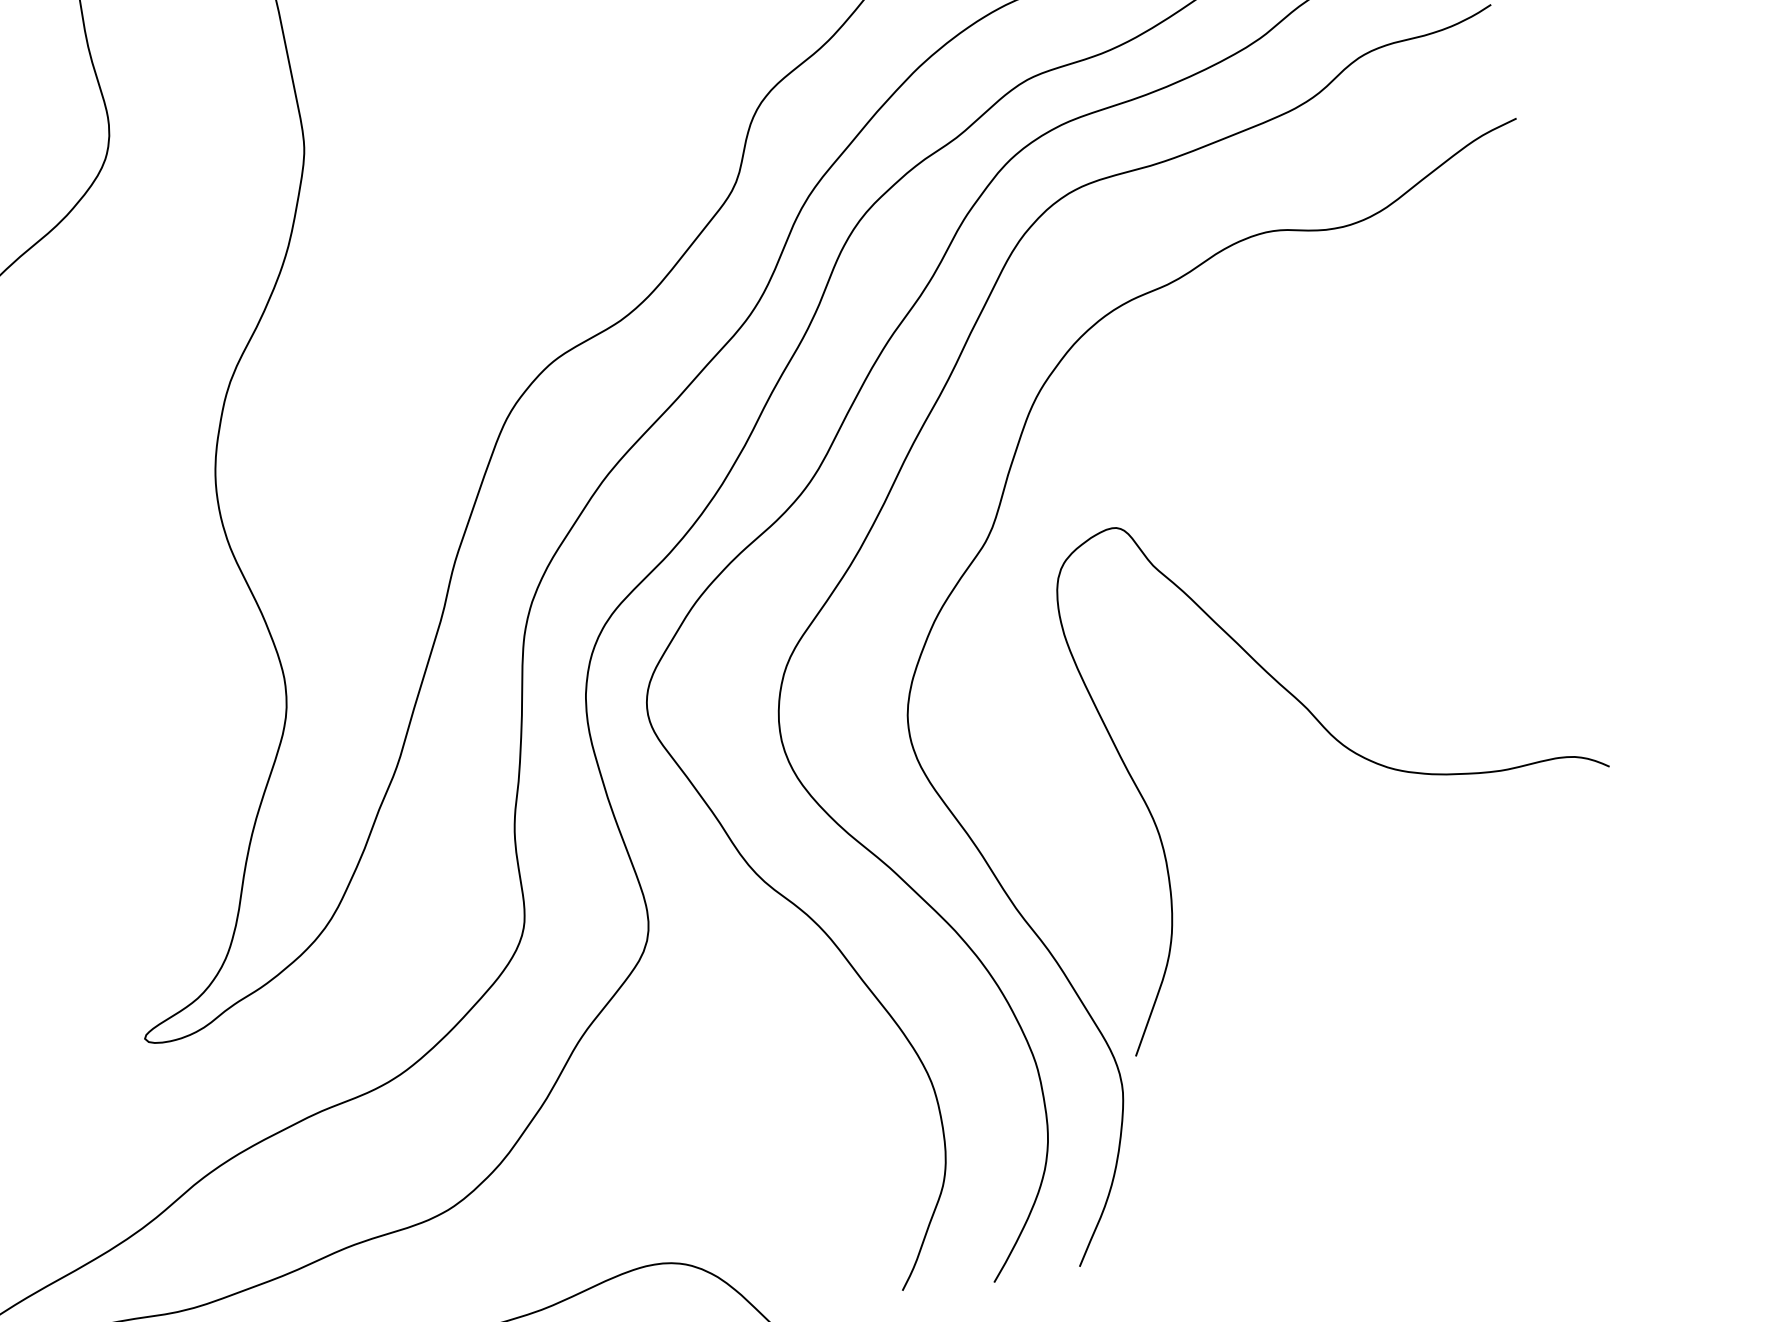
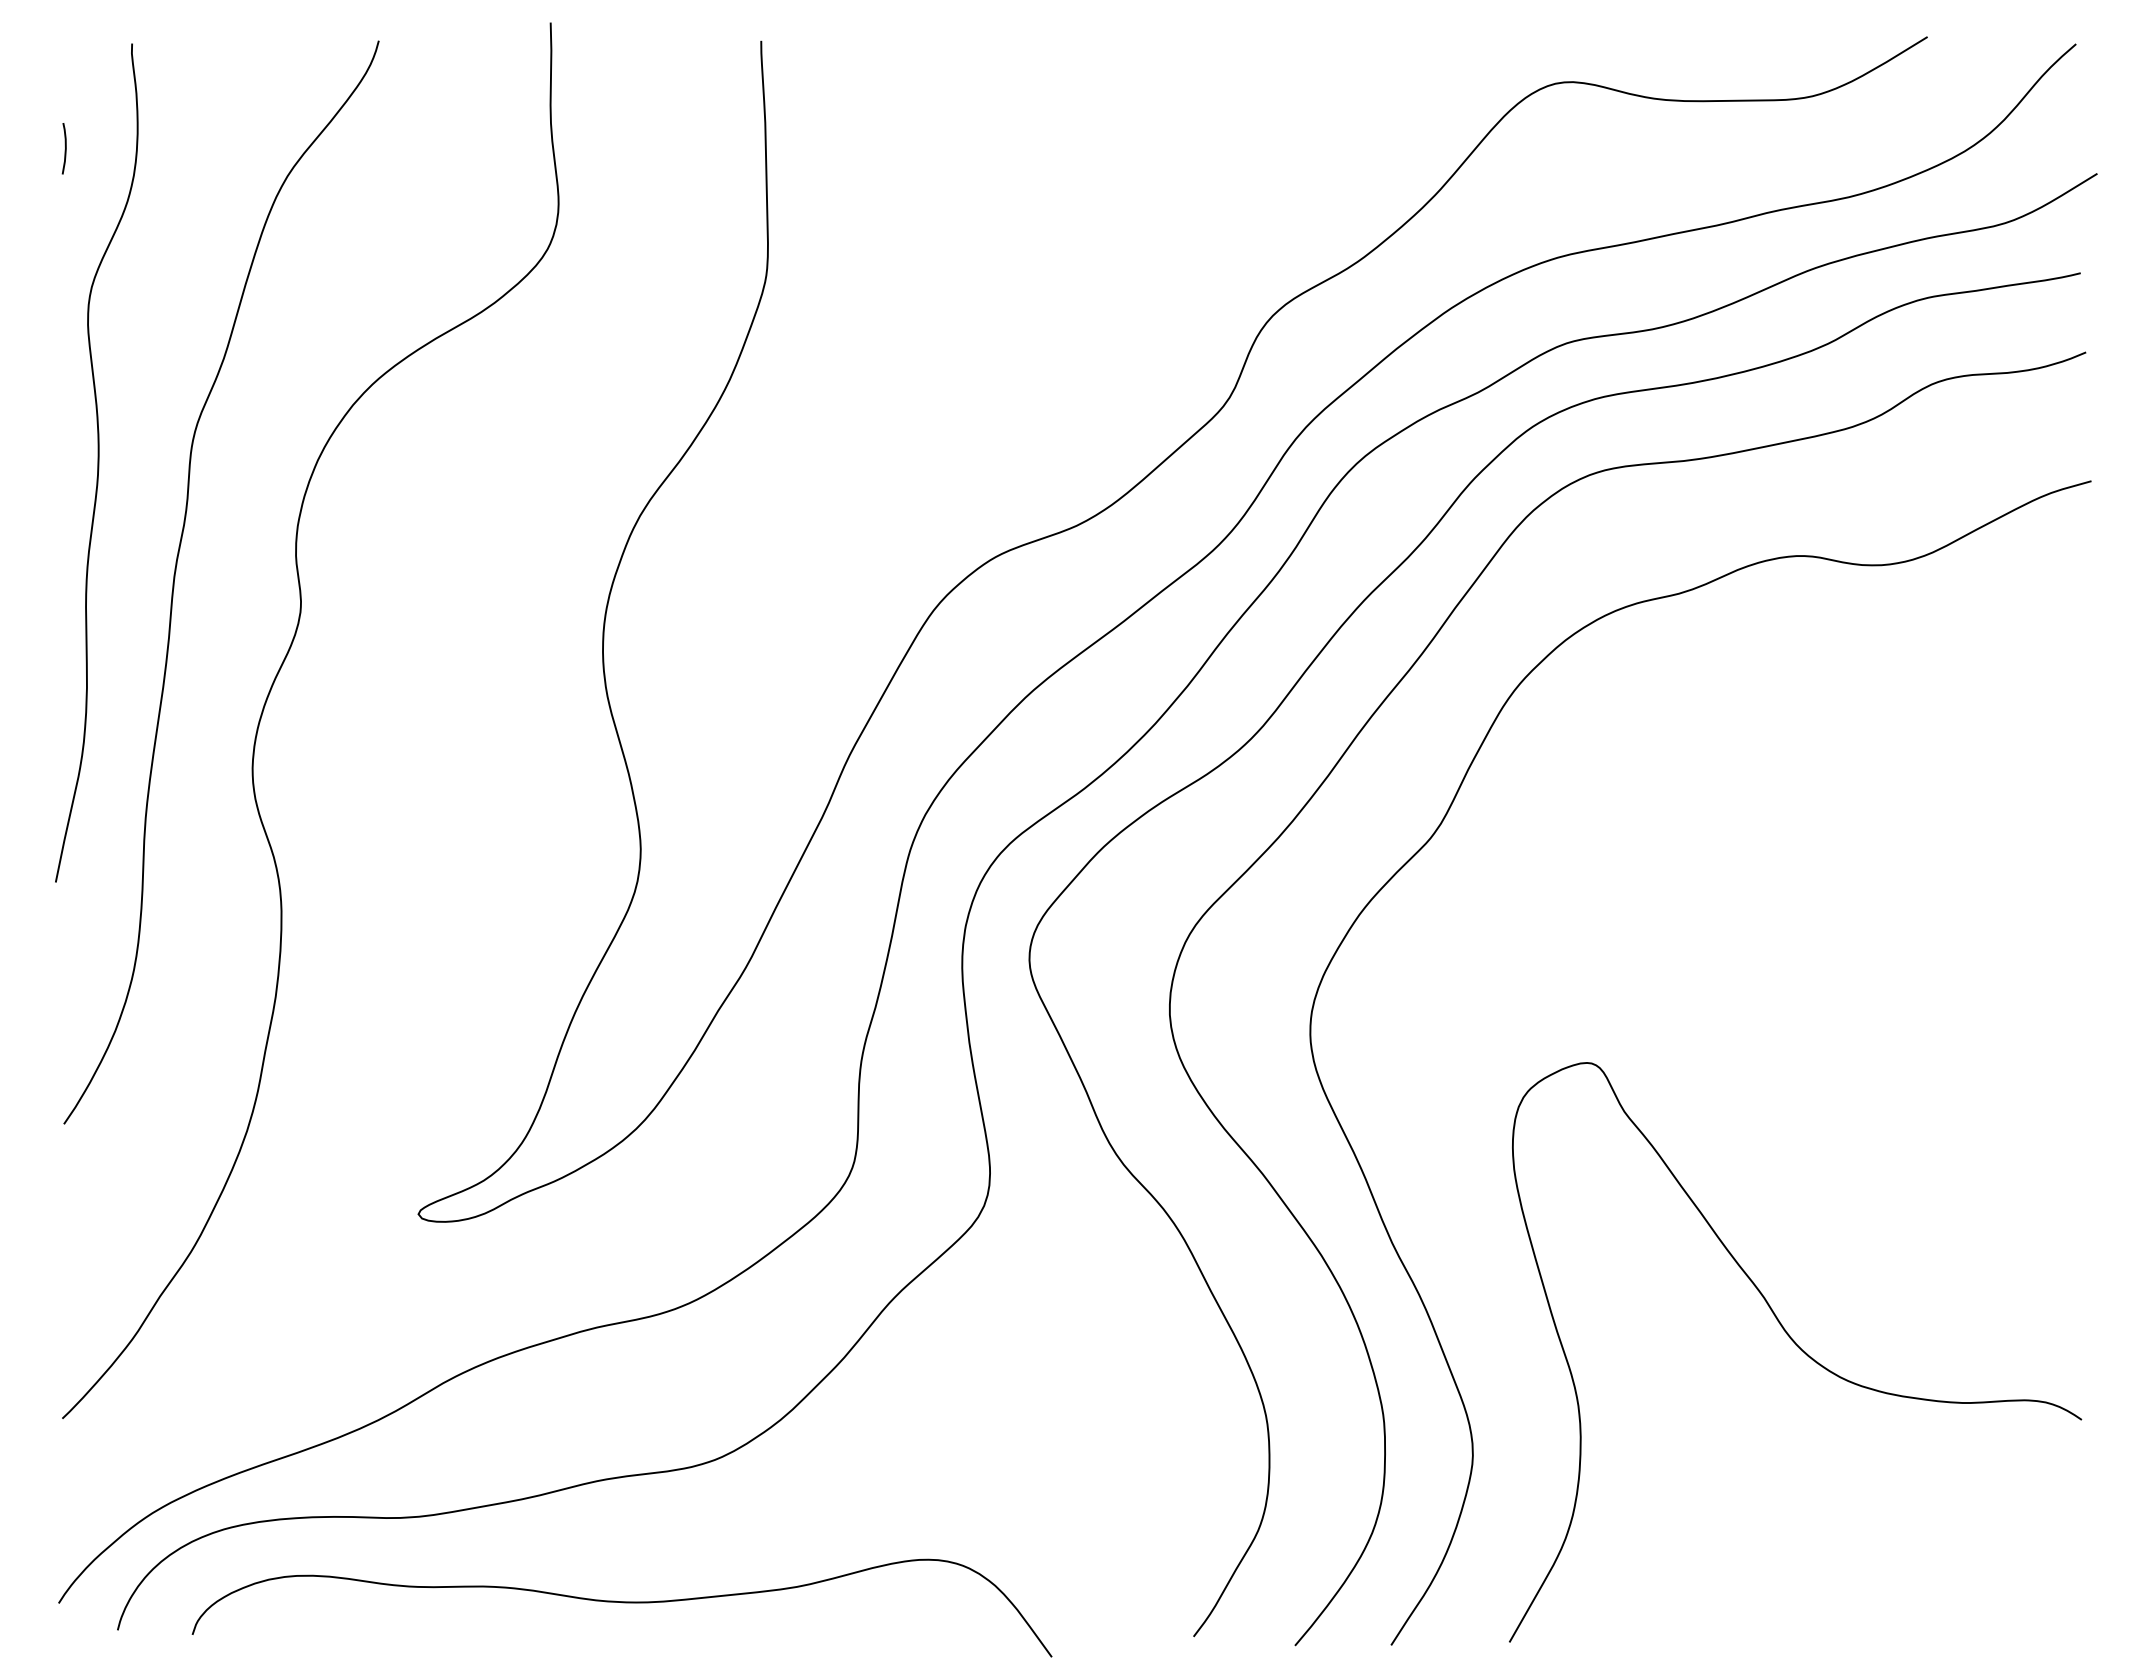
curve: (1346, 748) -> (1799, 1348), moved

